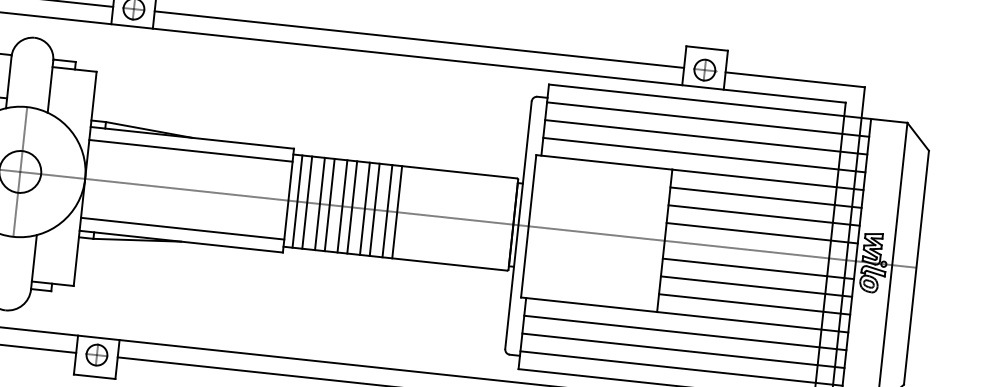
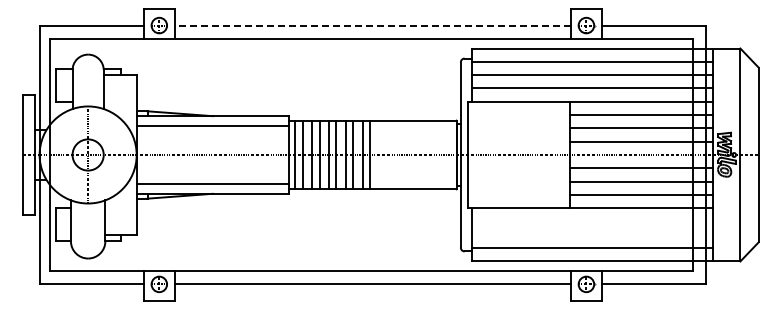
line: (418, 39) -> (372, 25), solid -> dashed
line: (685, 332) -> (592, 221), removed
line: (683, 350) -> (592, 234), removed

